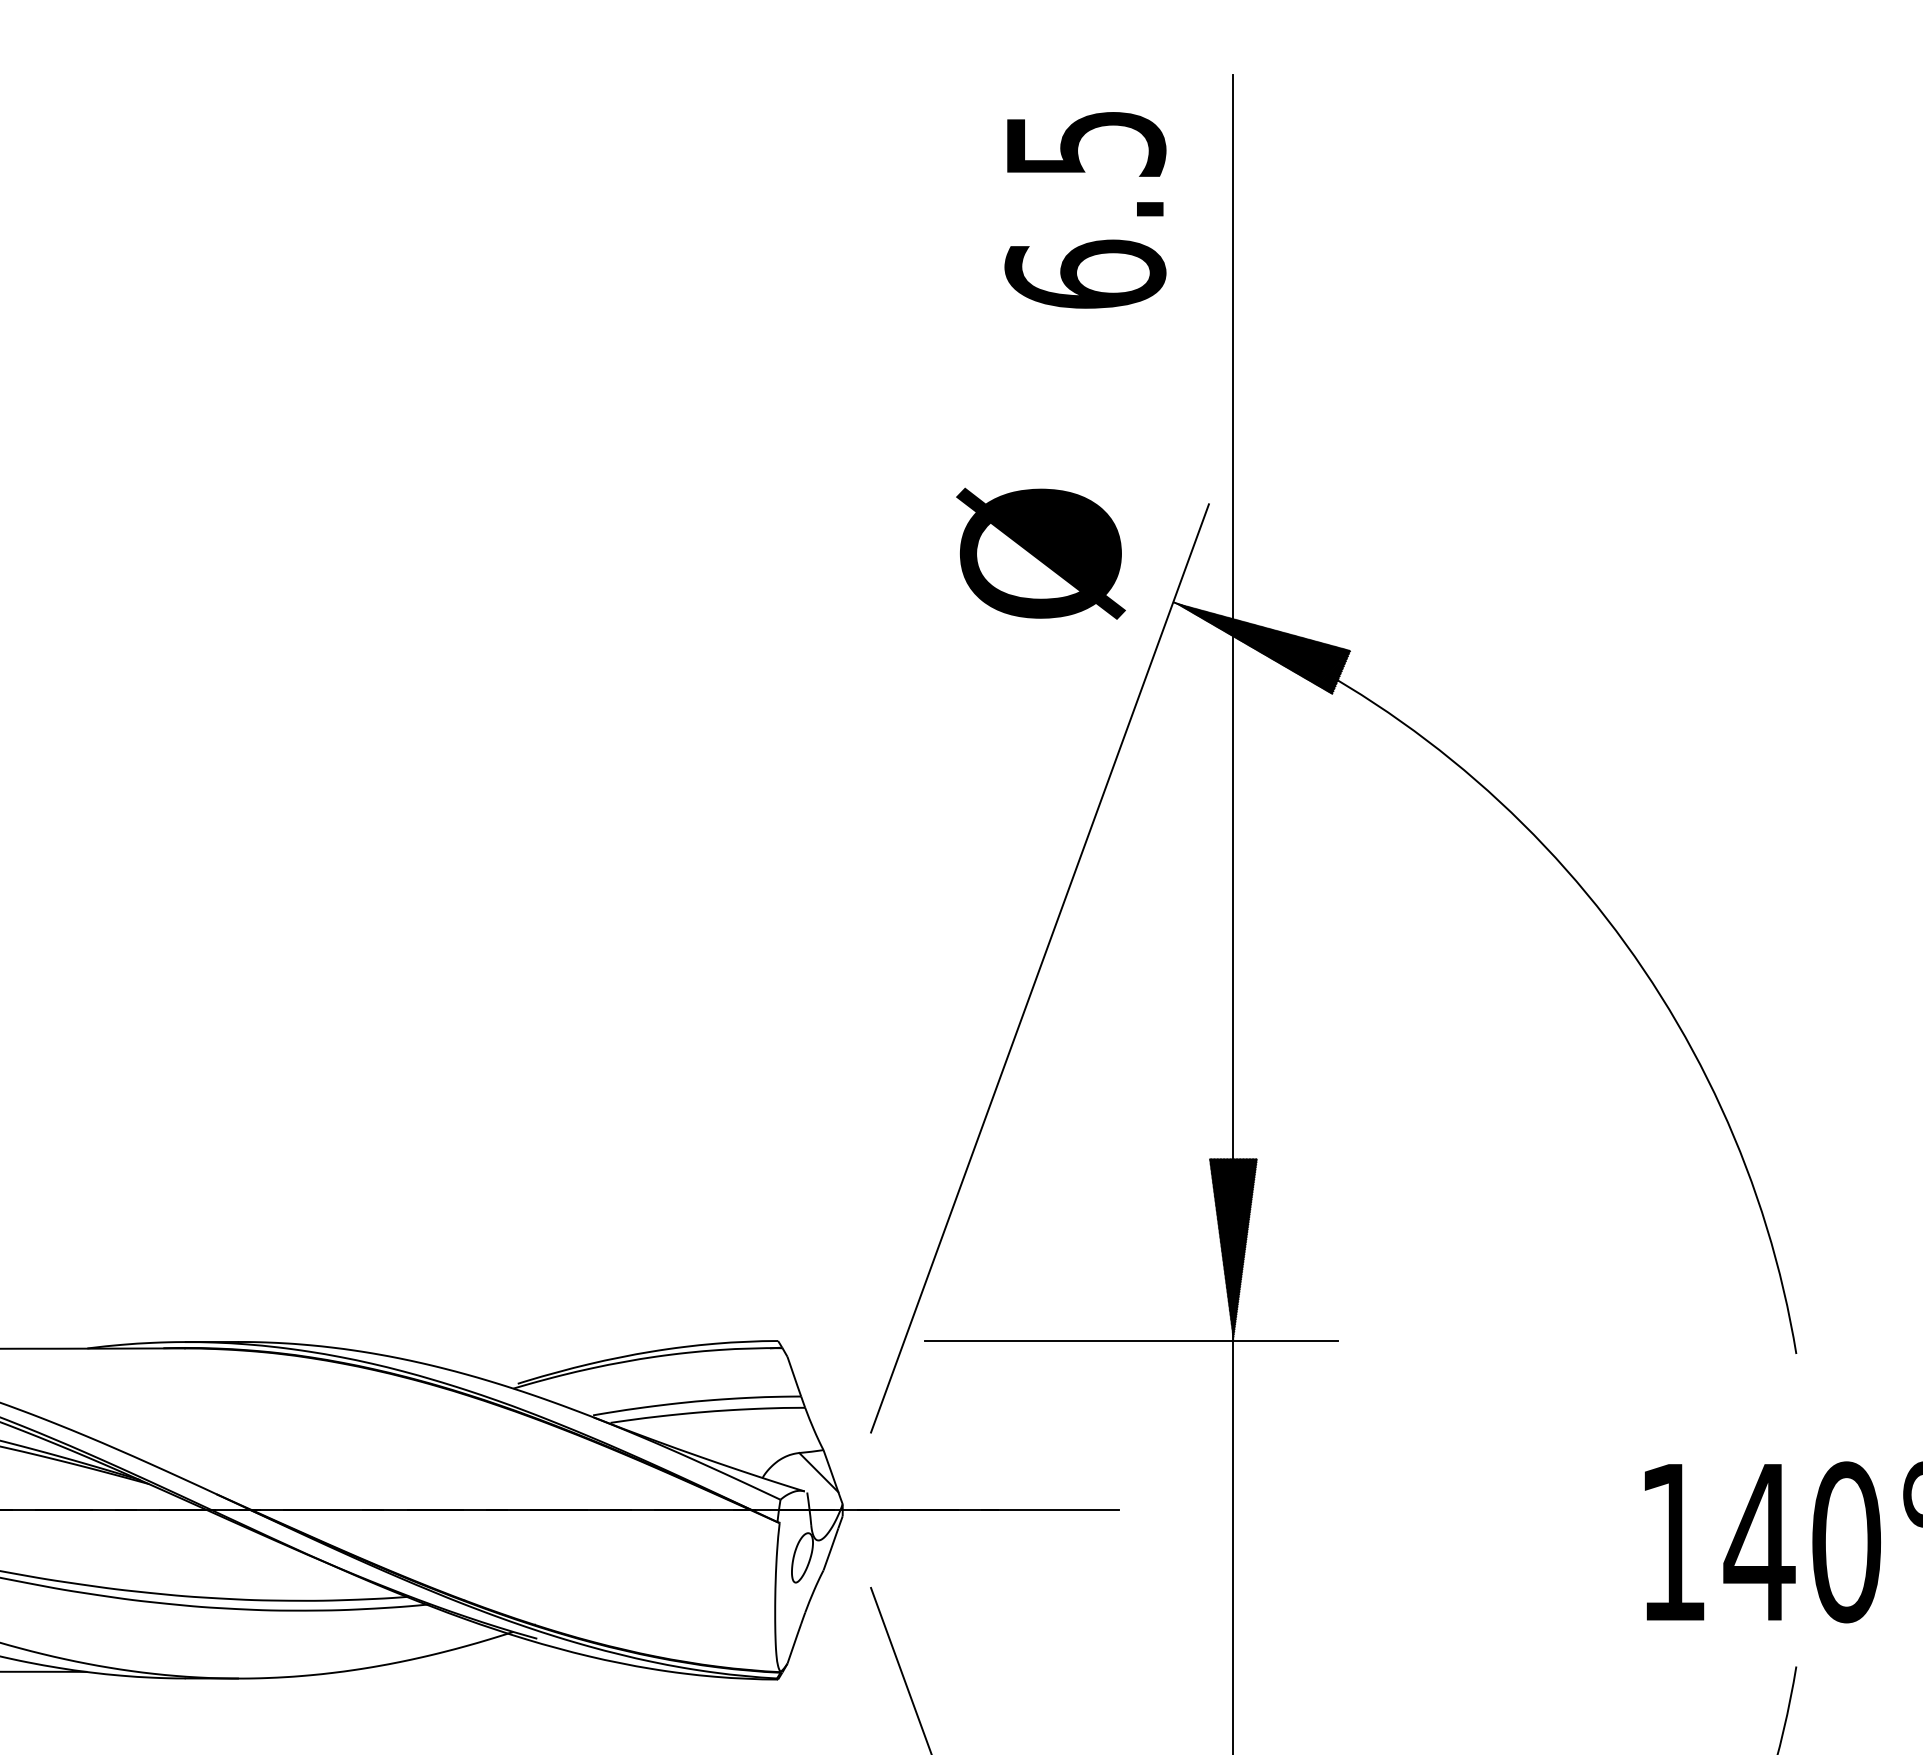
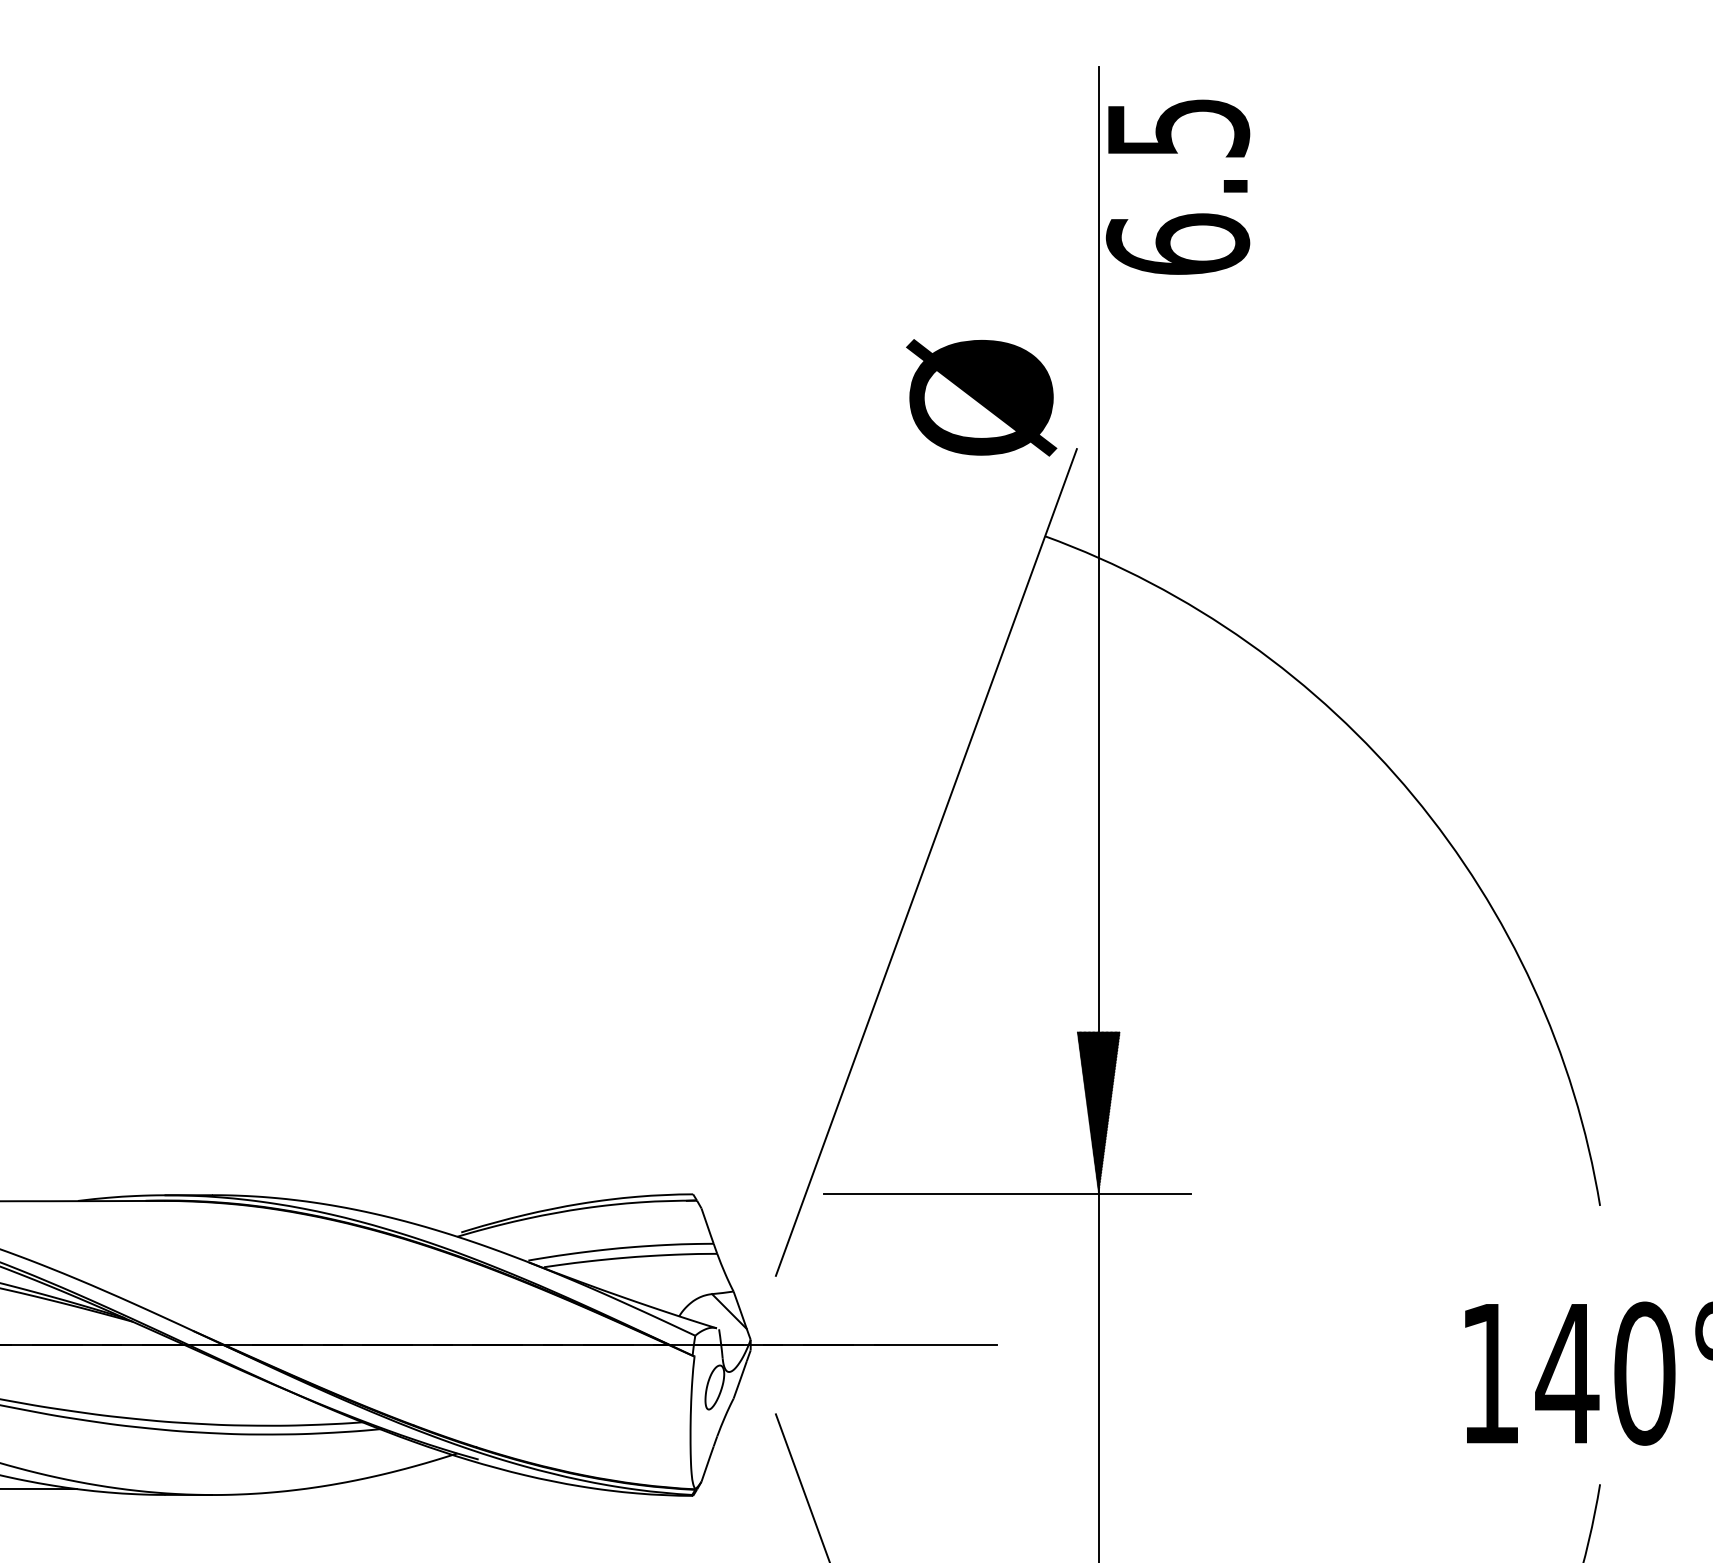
text: (1085, 210) -> (1178, 187), moved
text: (1040, 553) -> (981, 397), moved
hatch: (1261, 648) -> (1123, 577), removed

